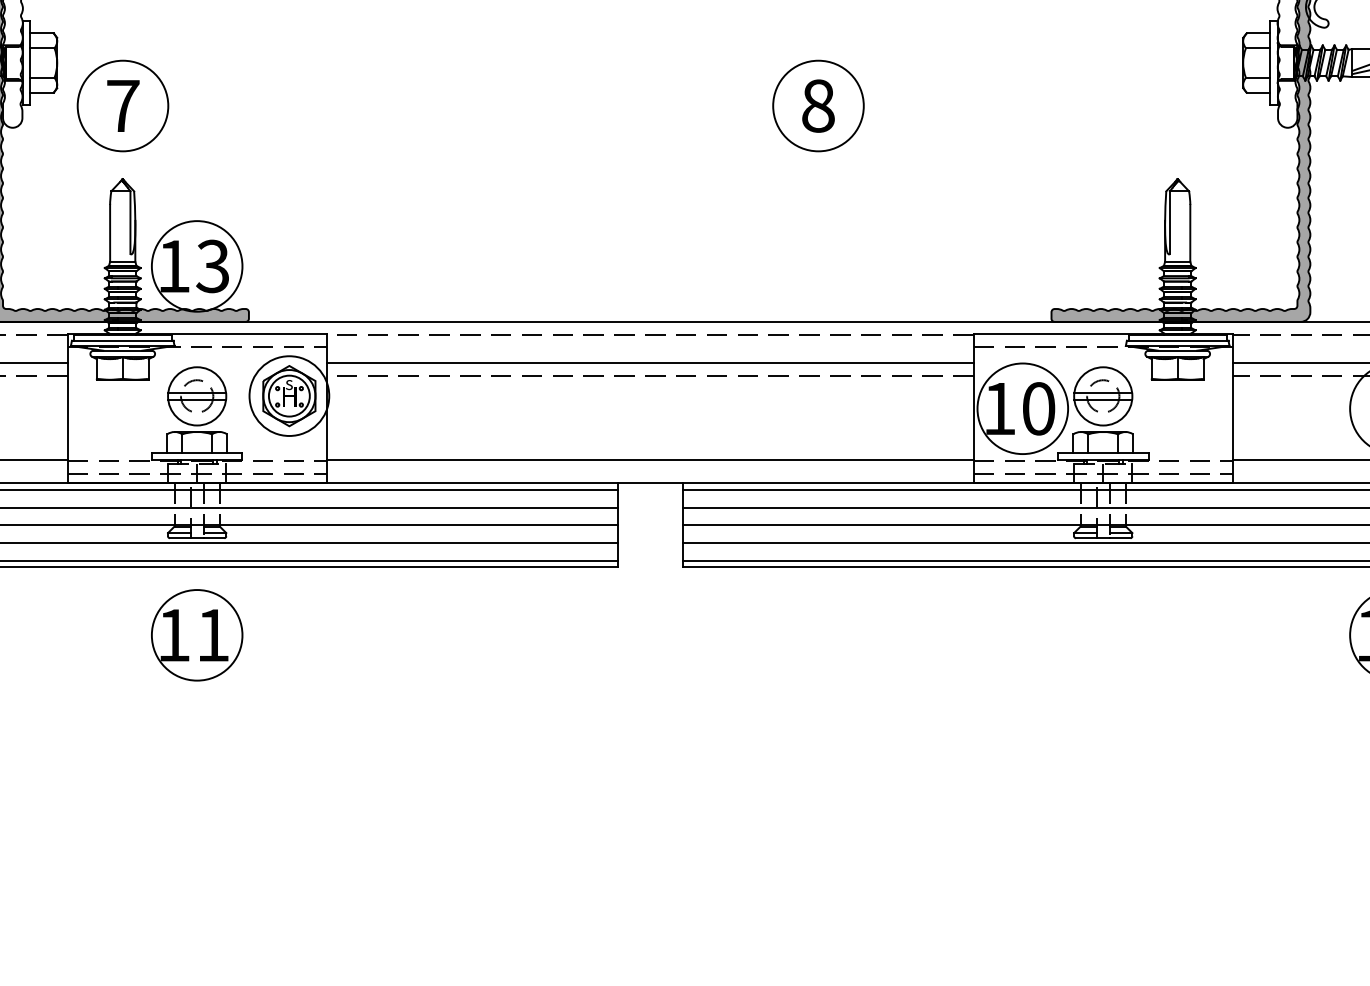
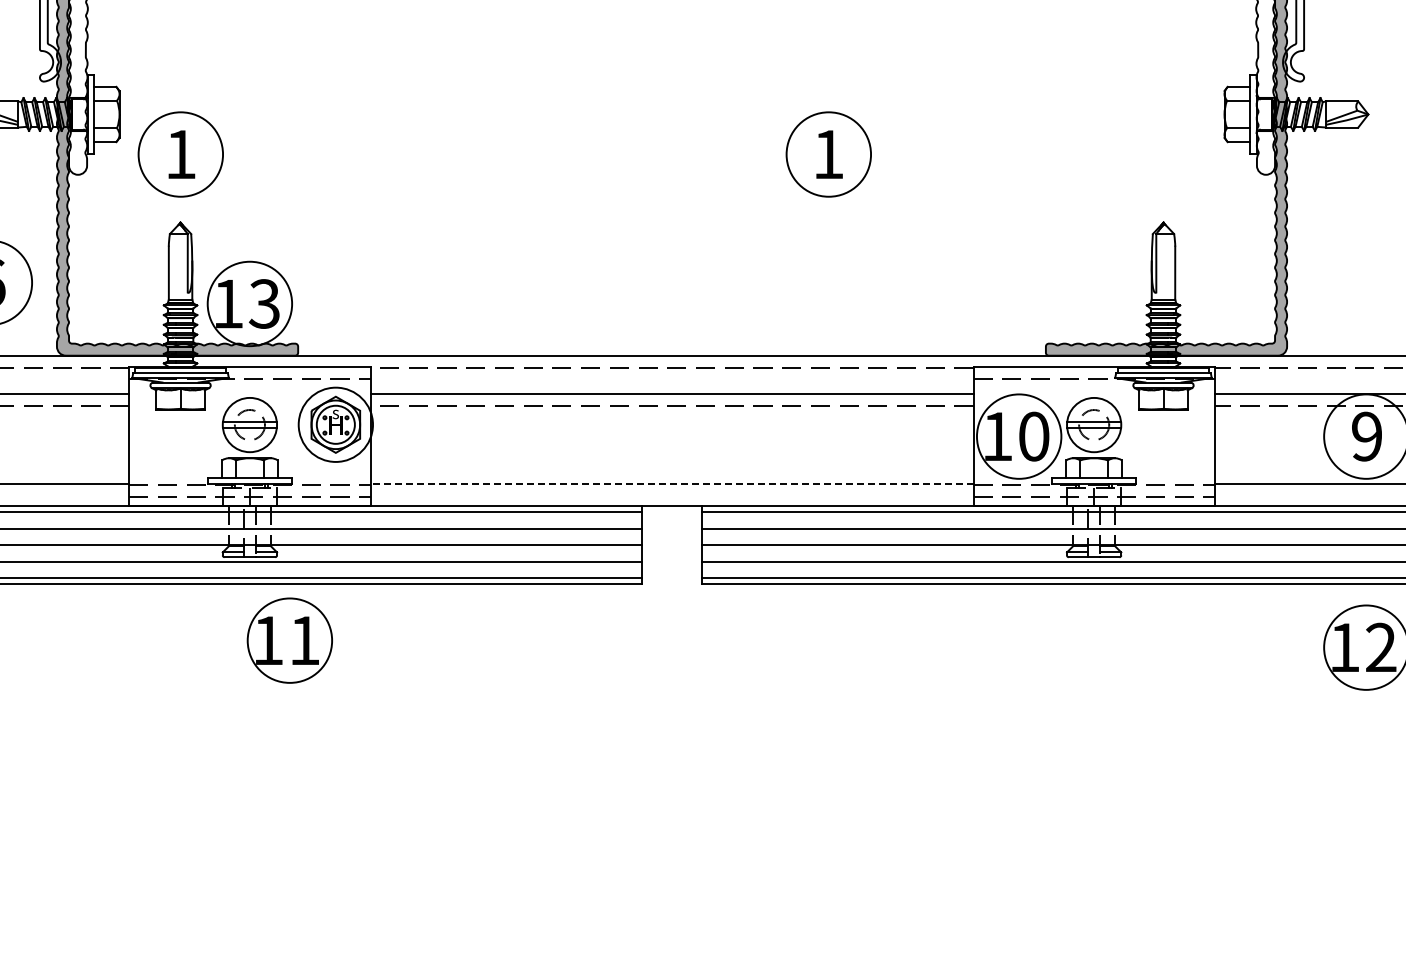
text: (123, 105) -> (181, 154), 7 -> 1
text: (818, 105) -> (828, 154), 8 -> 1
line: (650, 460) -> (672, 484), solid -> dashed
part: (196, 635) -> (289, 640), moved

